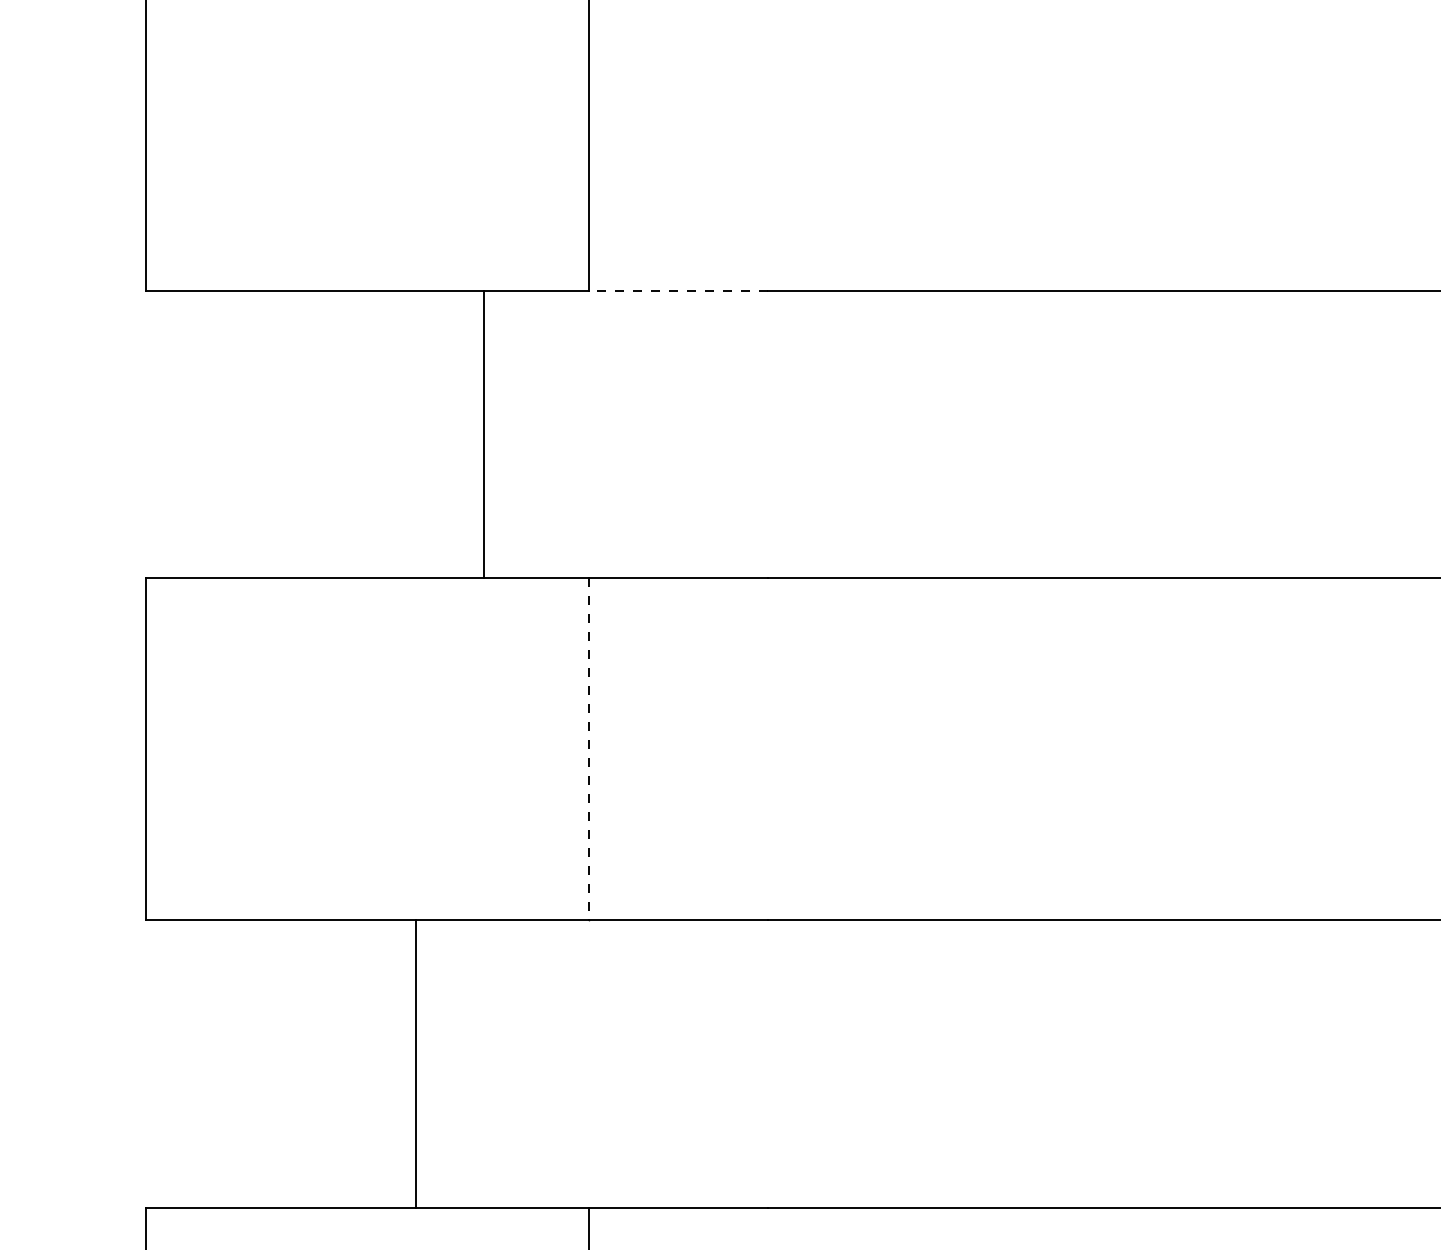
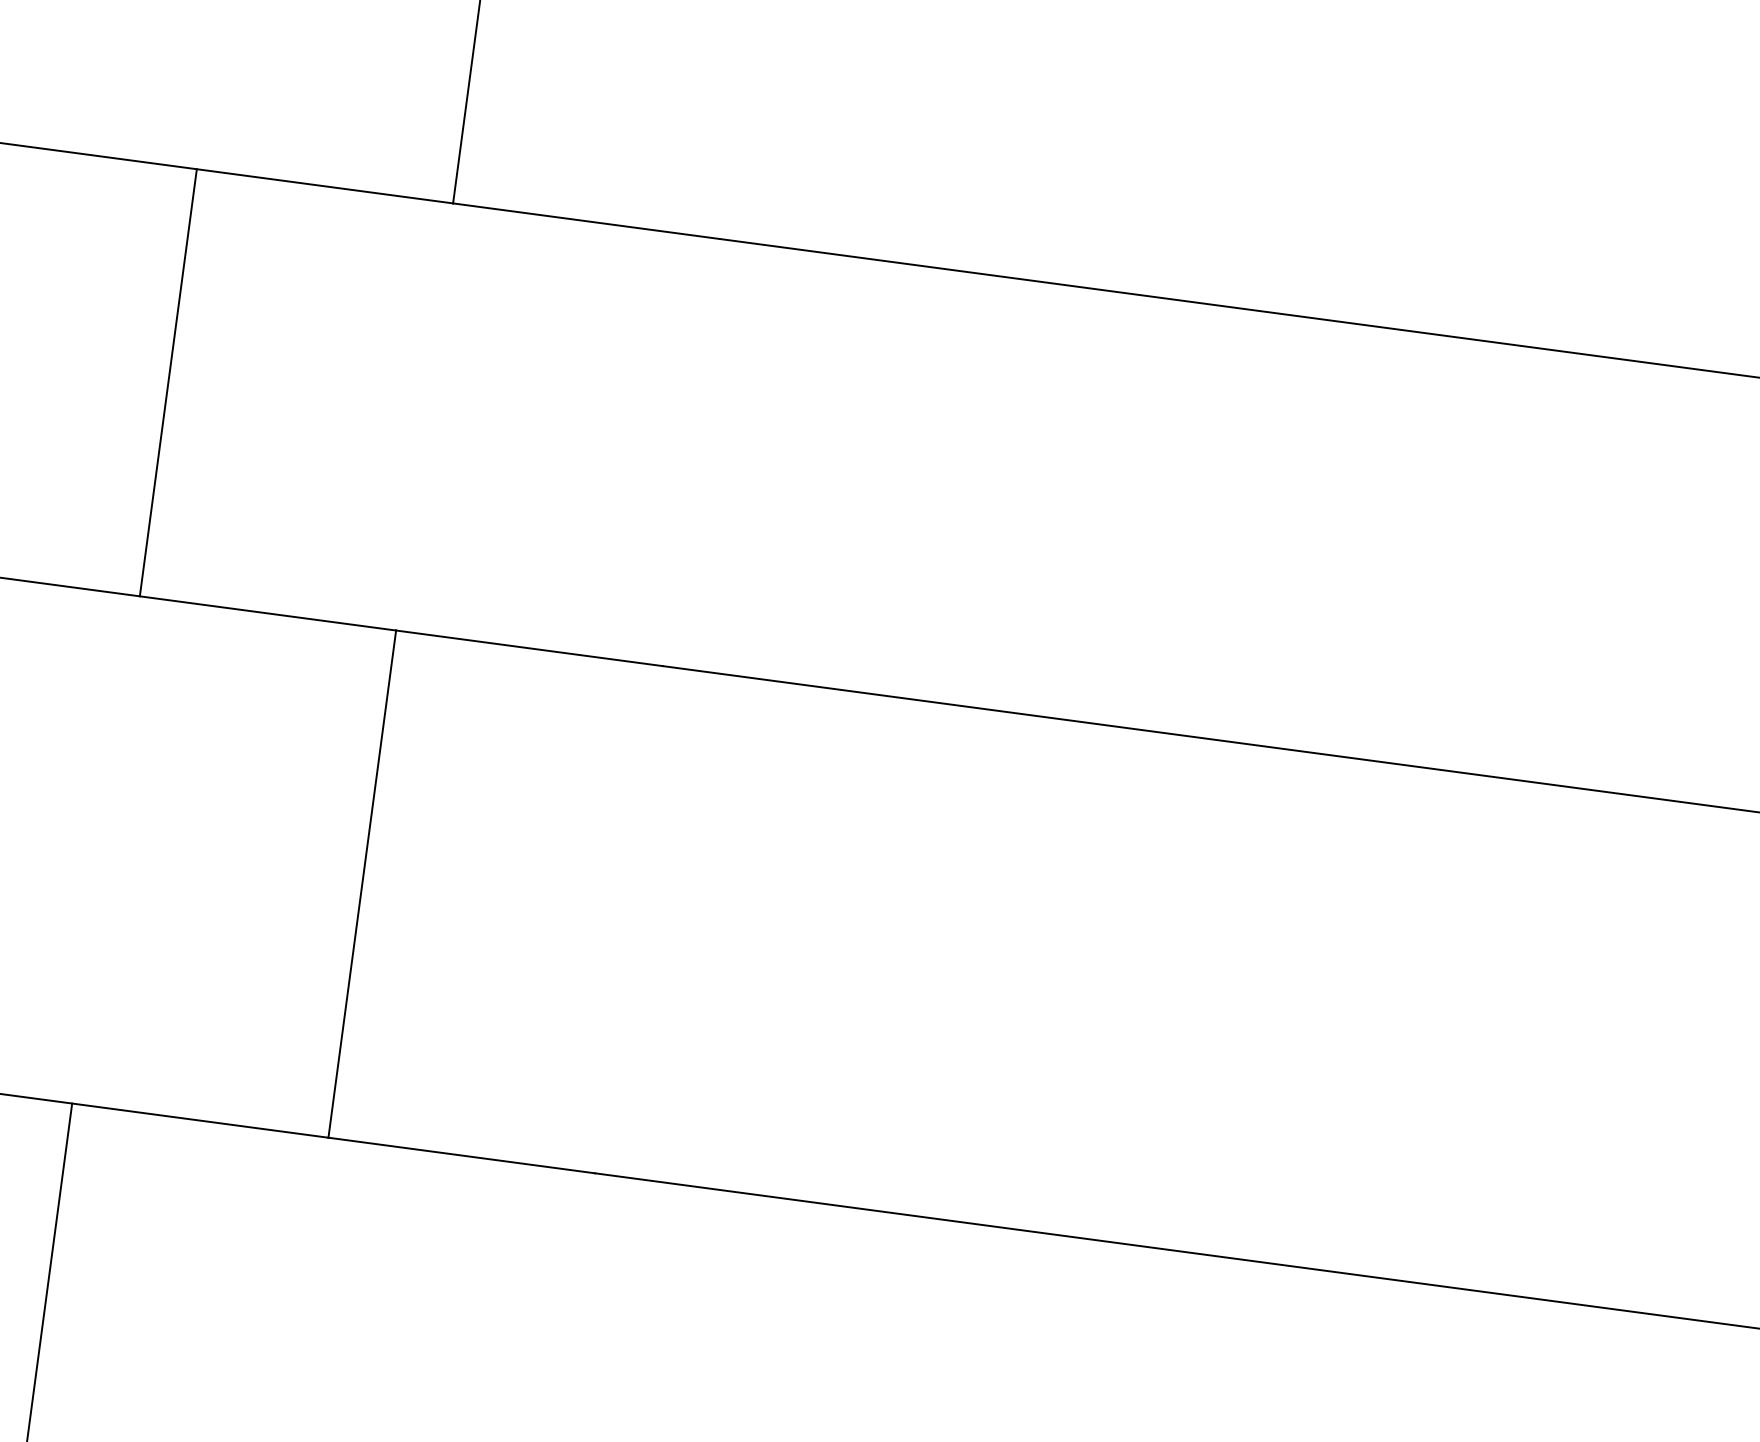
line: (678, 290) -> (586, 221), dashed -> solid
line: (483, 434) -> (167, 382), moved
line: (588, 749) -> (362, 884), dashed -> solid

